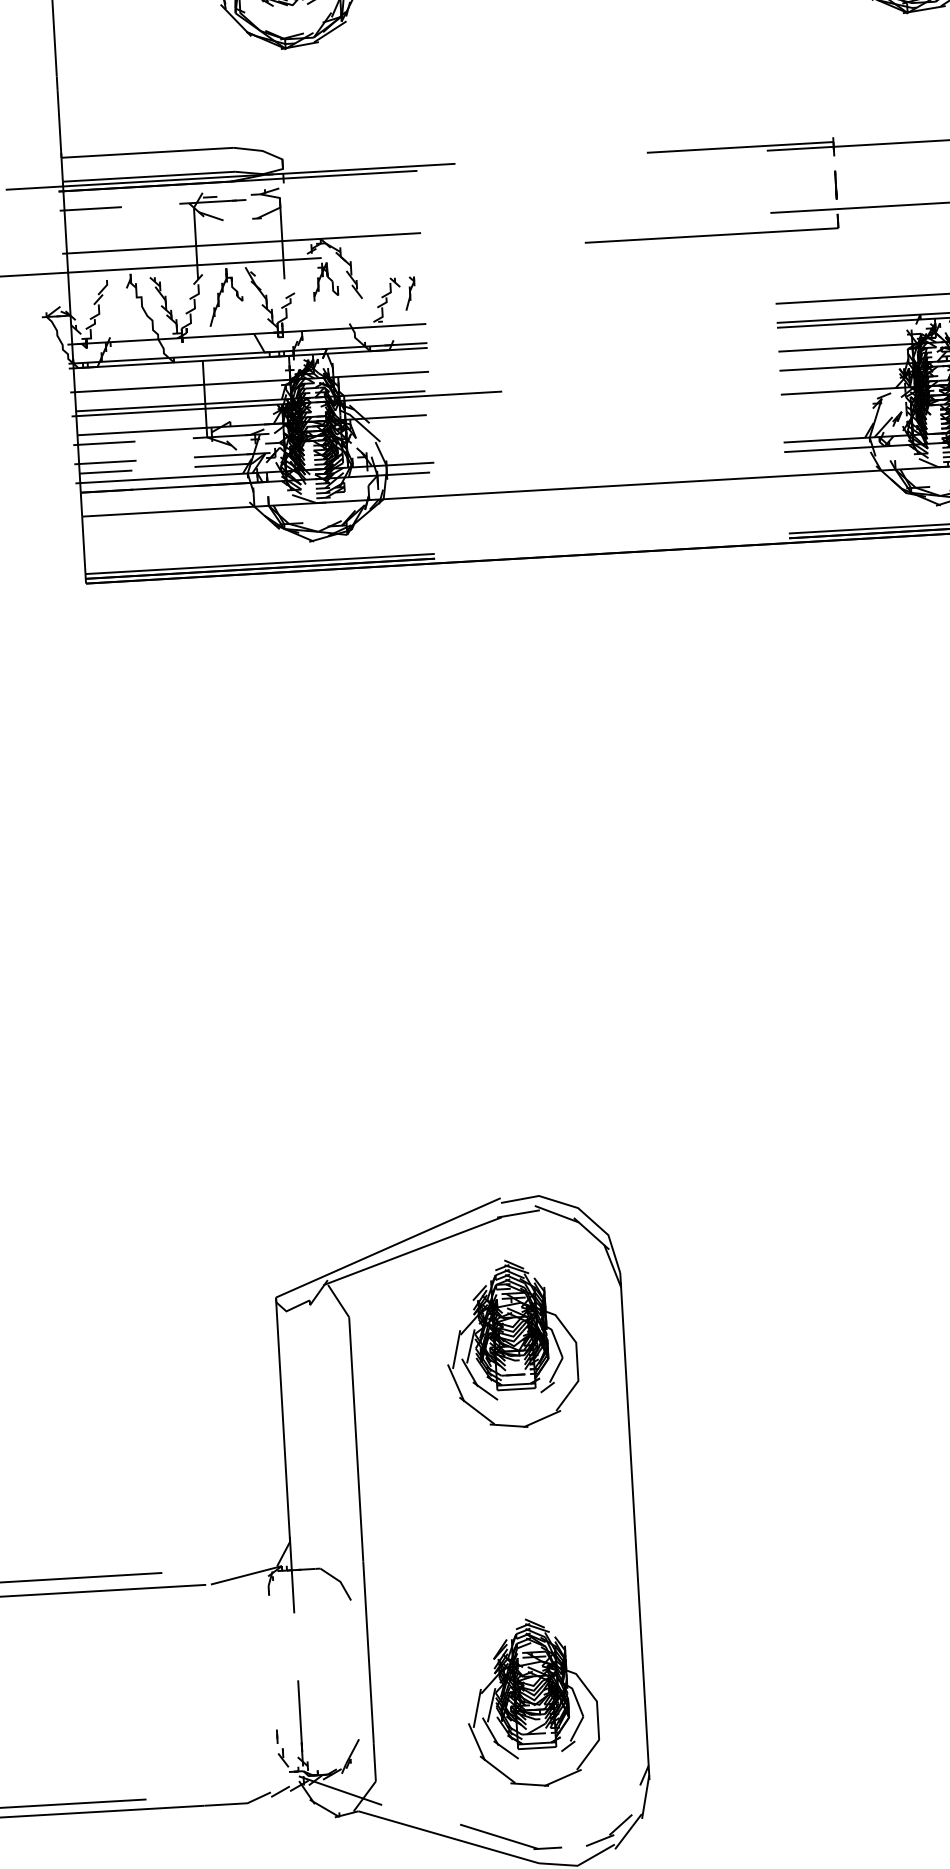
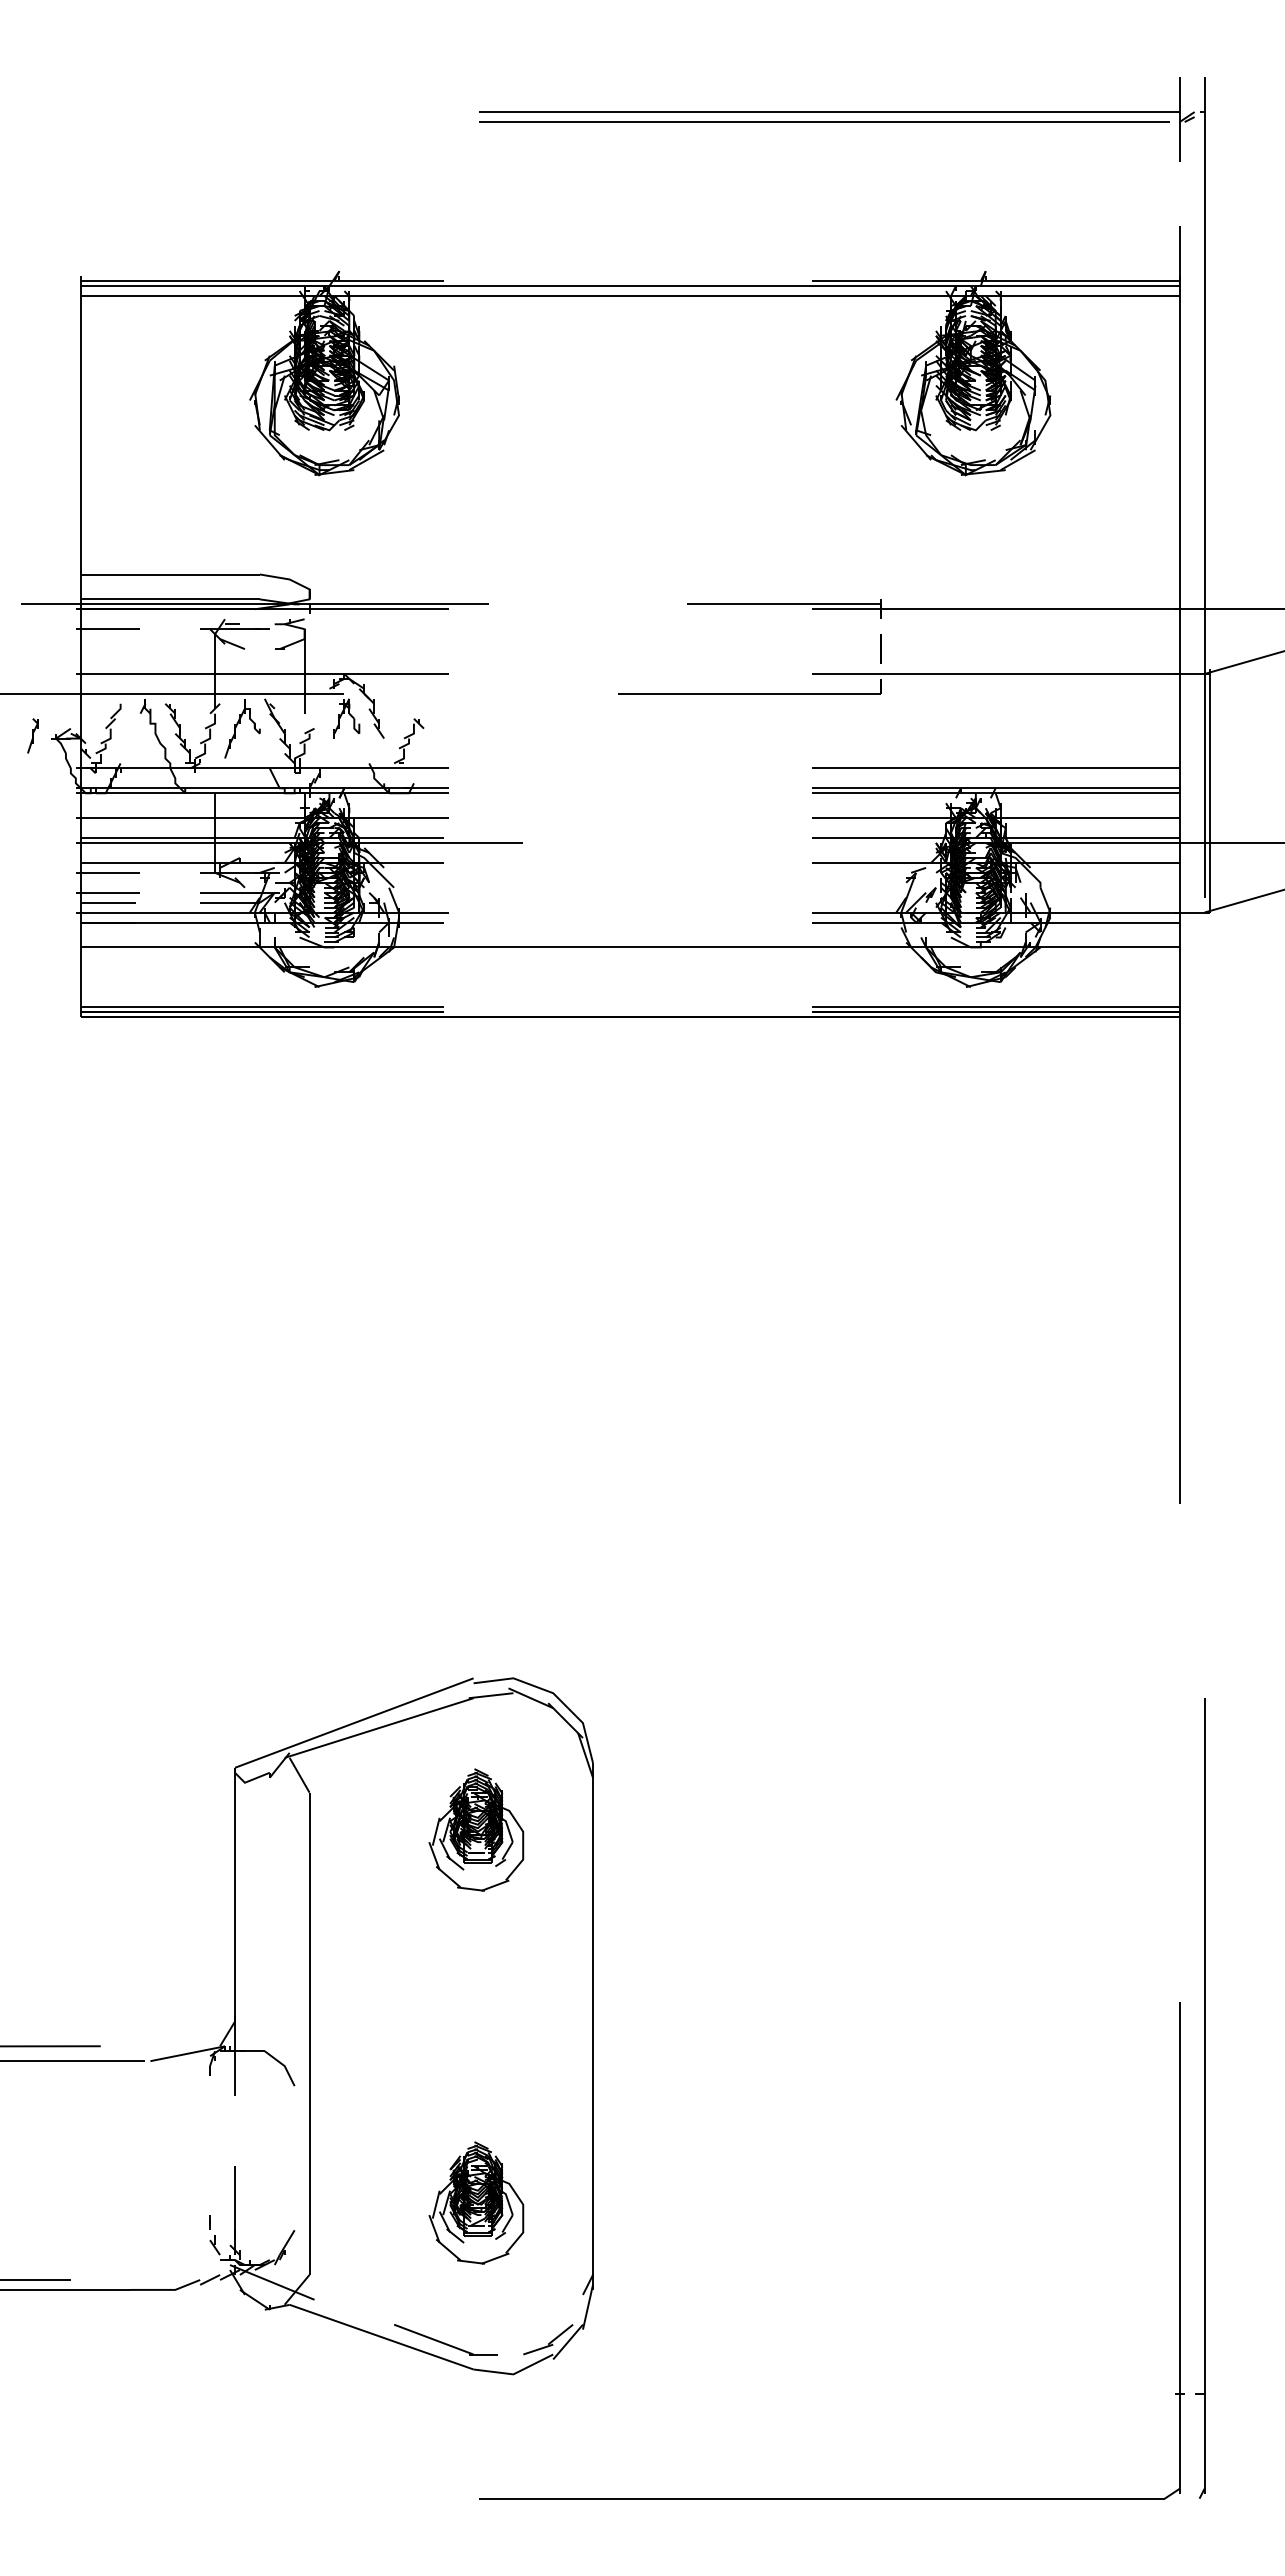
part: (409, 293) -> (32, 735), moved
part: (511, 1343) -> (476, 1829), size x0.7
part: (532, 1702) -> (476, 2202), size x0.7

